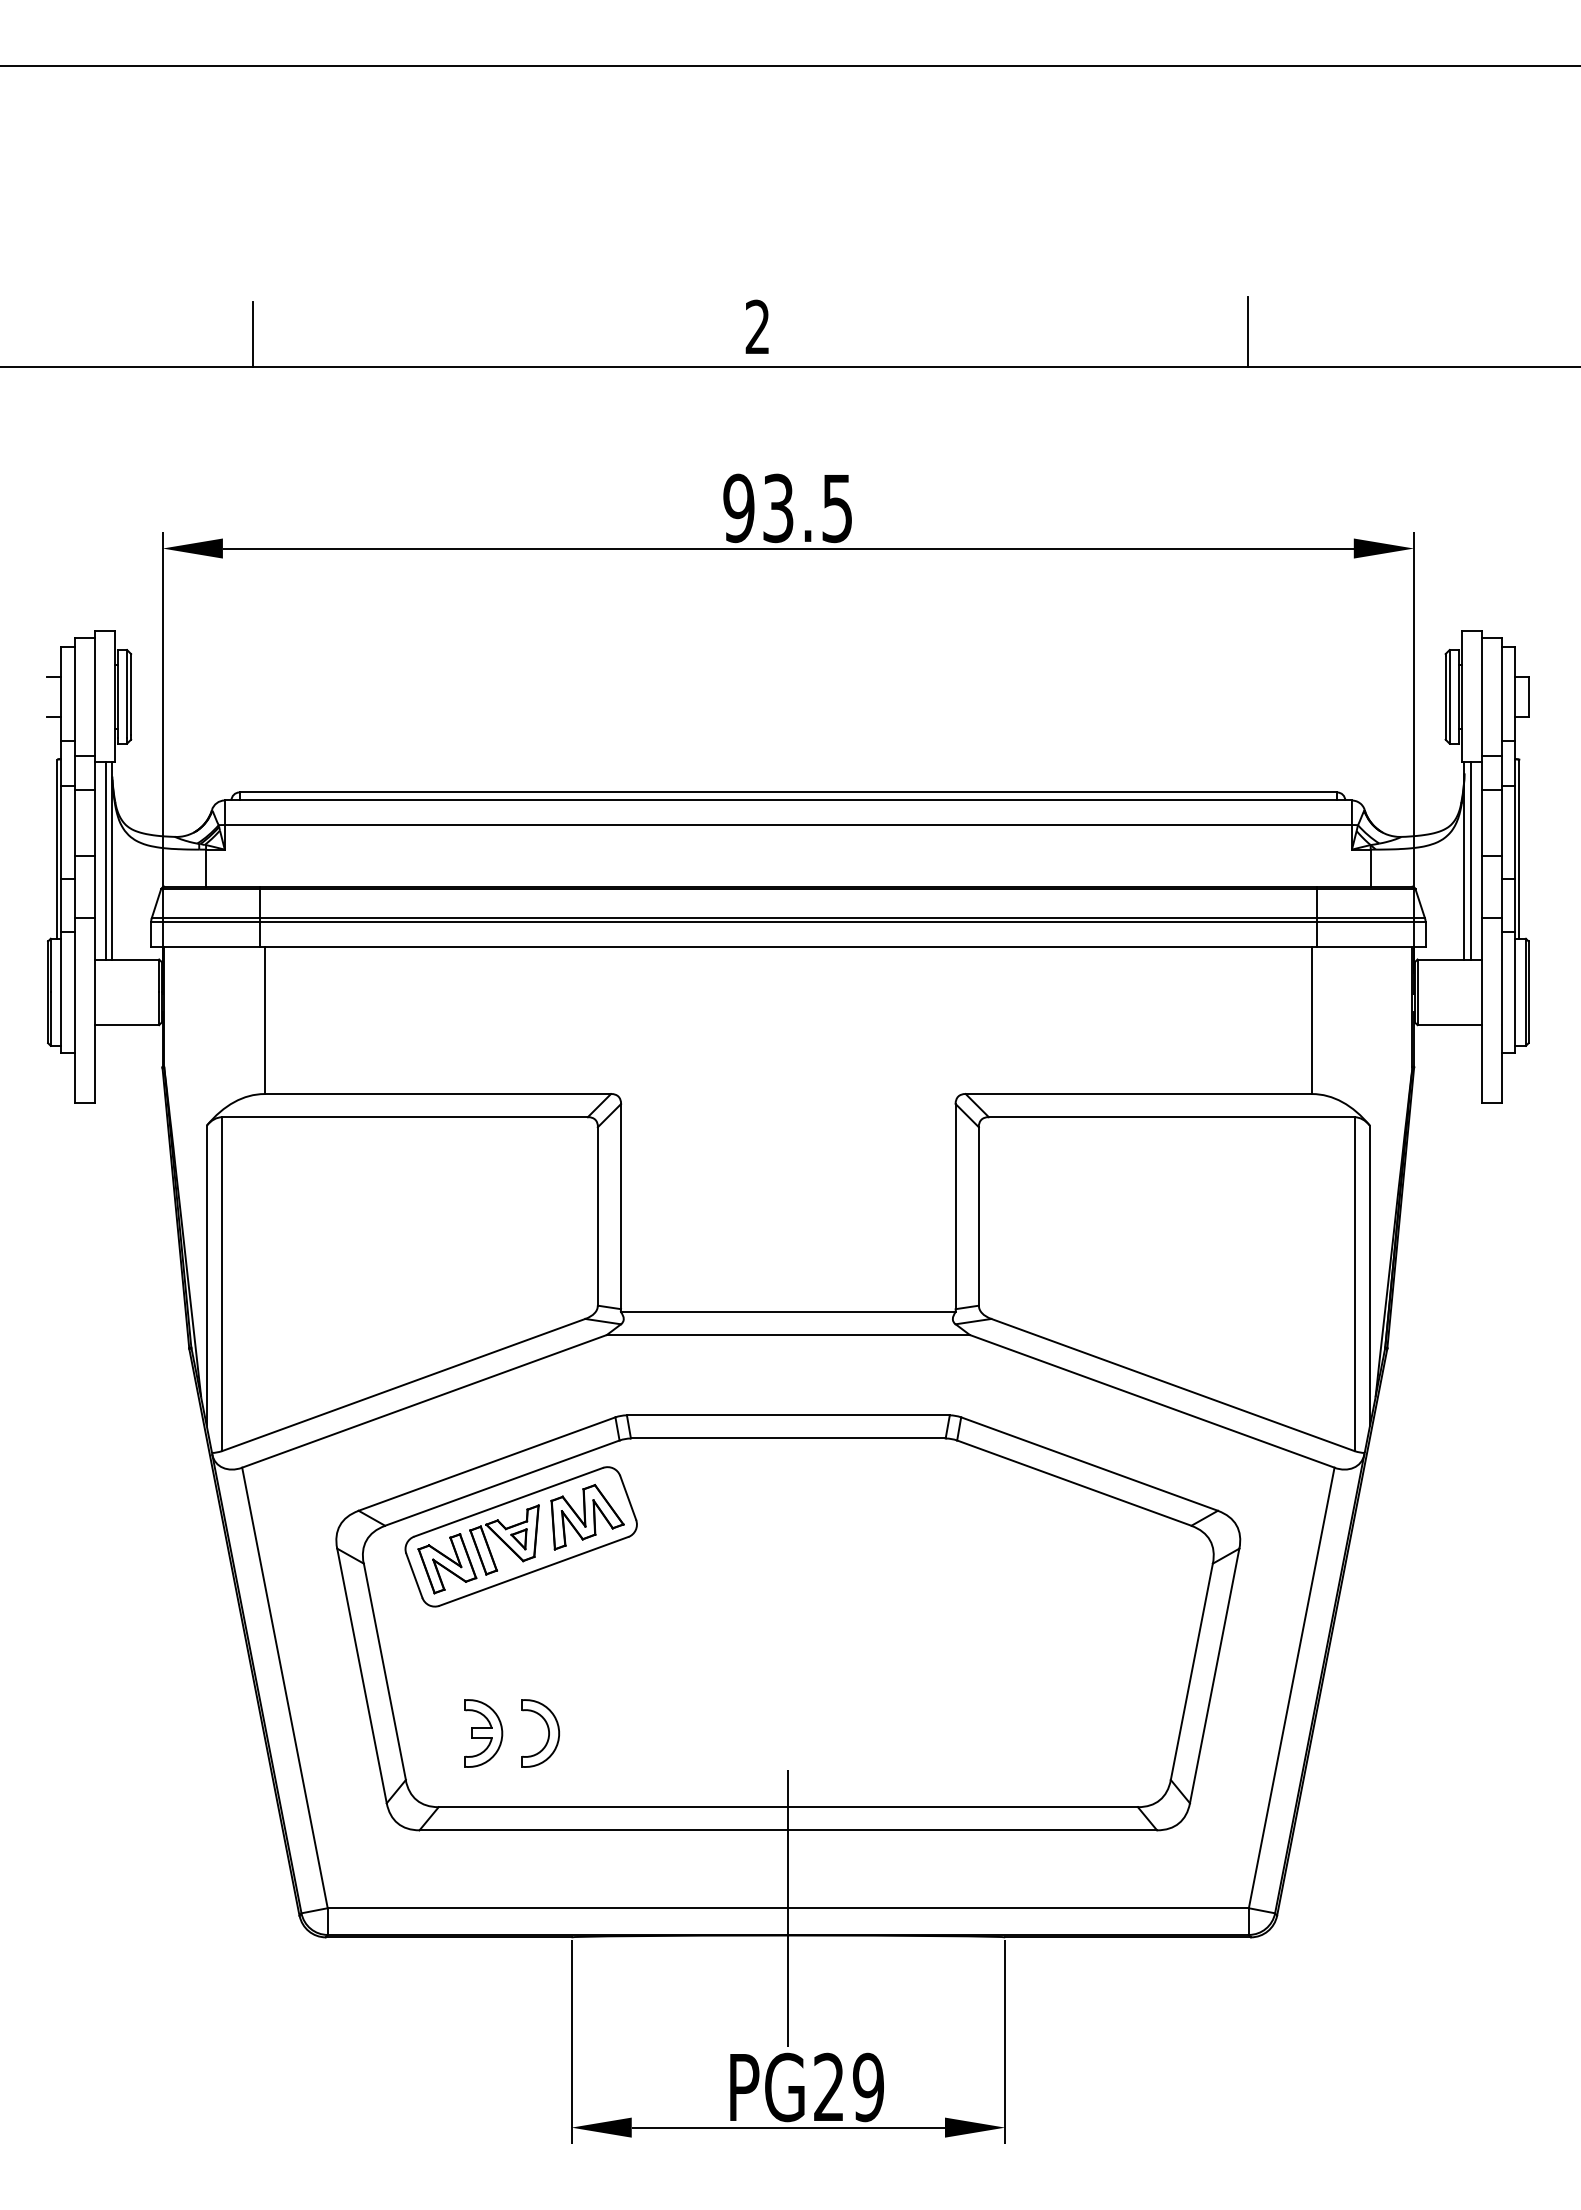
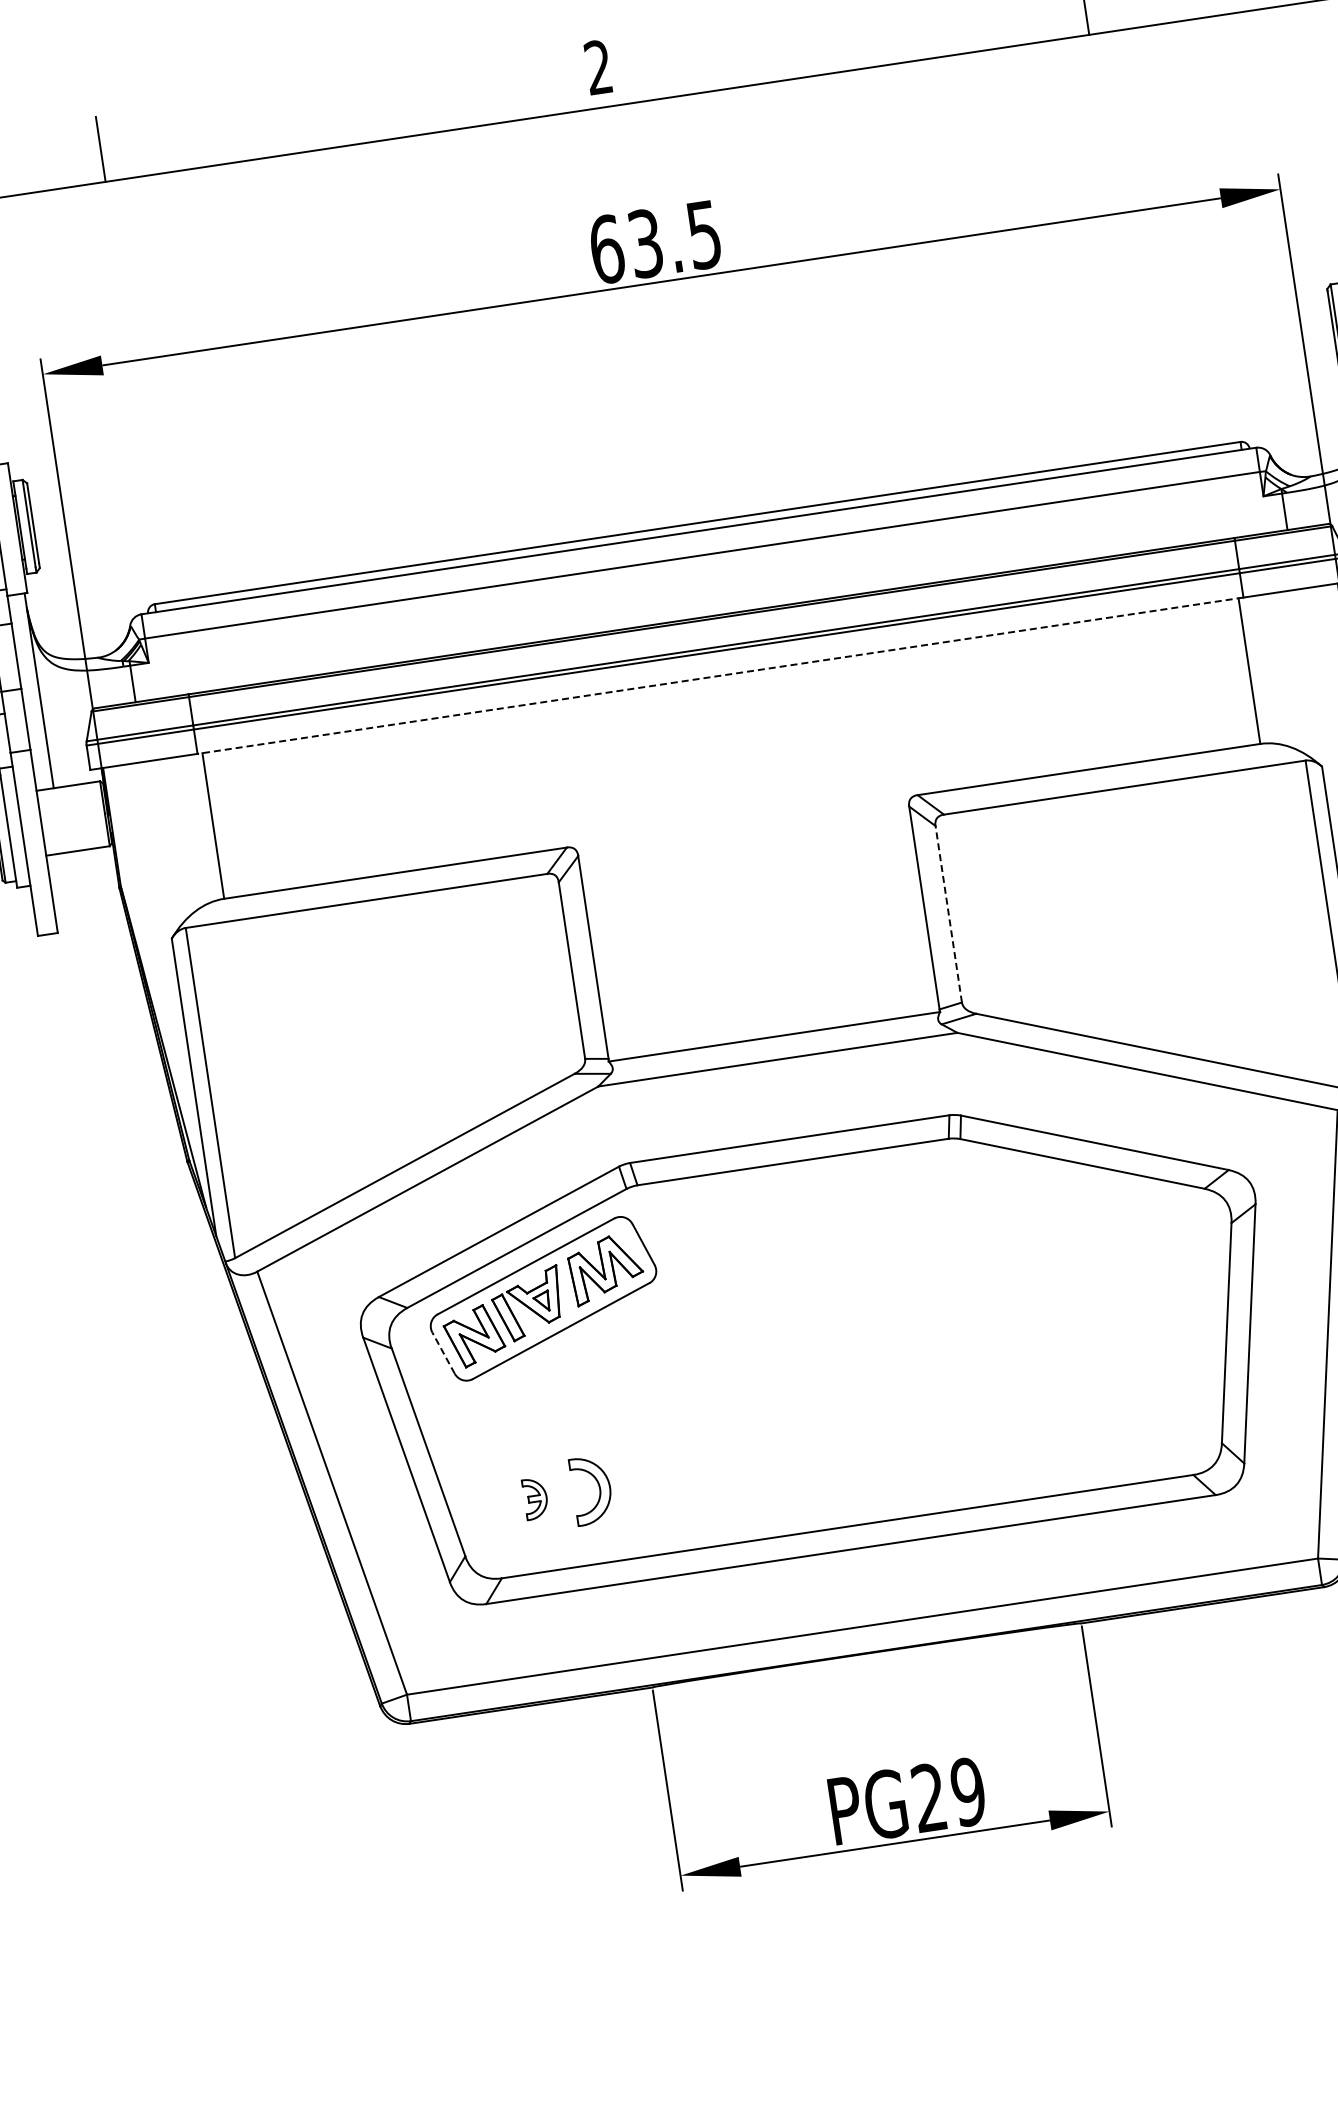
text: (738, 508) -> (606, 249), 93.5 -> 63.5
line: (105, 860) -> (32, 691), removed
line: (788, 946) -> (720, 675), solid -> dashed
line: (978, 1215) -> (948, 913), solid -> dashed
line: (414, 1575) -> (443, 1352), solid -> dashed
part: (483, 1733) -> (535, 1498), size x0.6
line: (788, 1907) -> (862, 1625), removed

